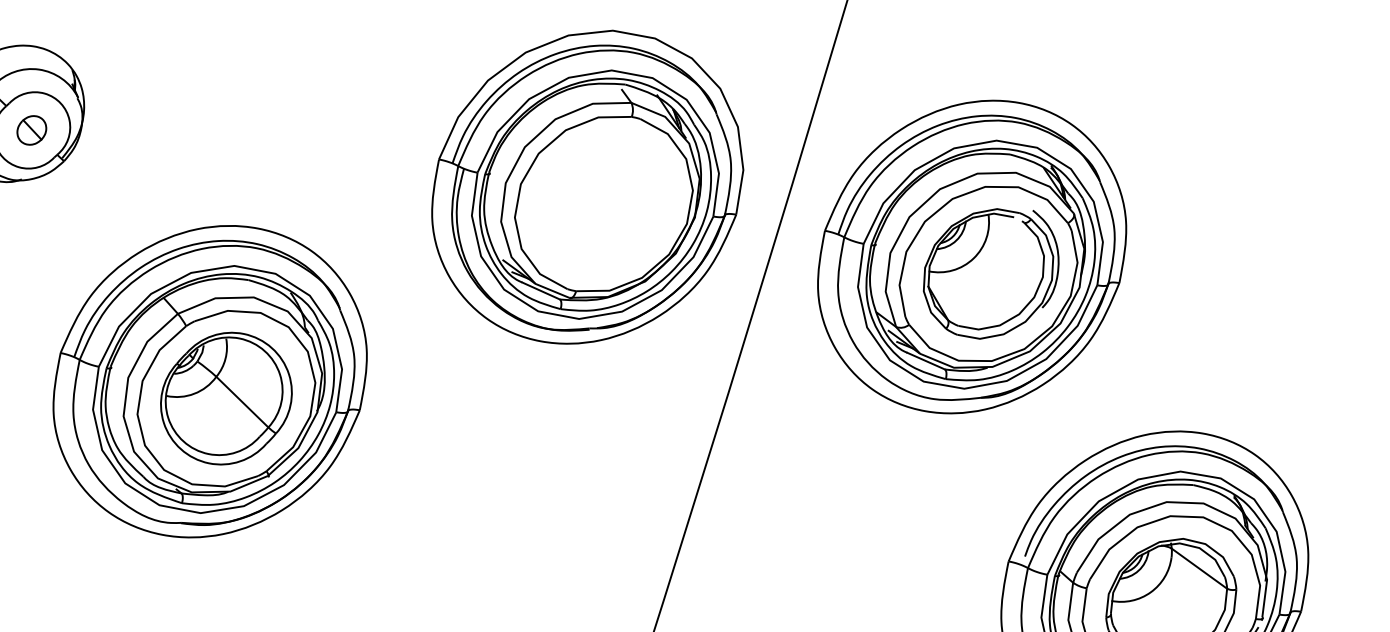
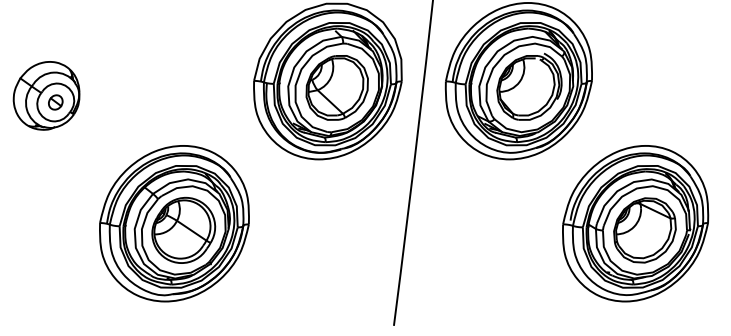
part: (602, 202) -> (336, 87), added
part: (210, 381) -> (174, 223), moved

